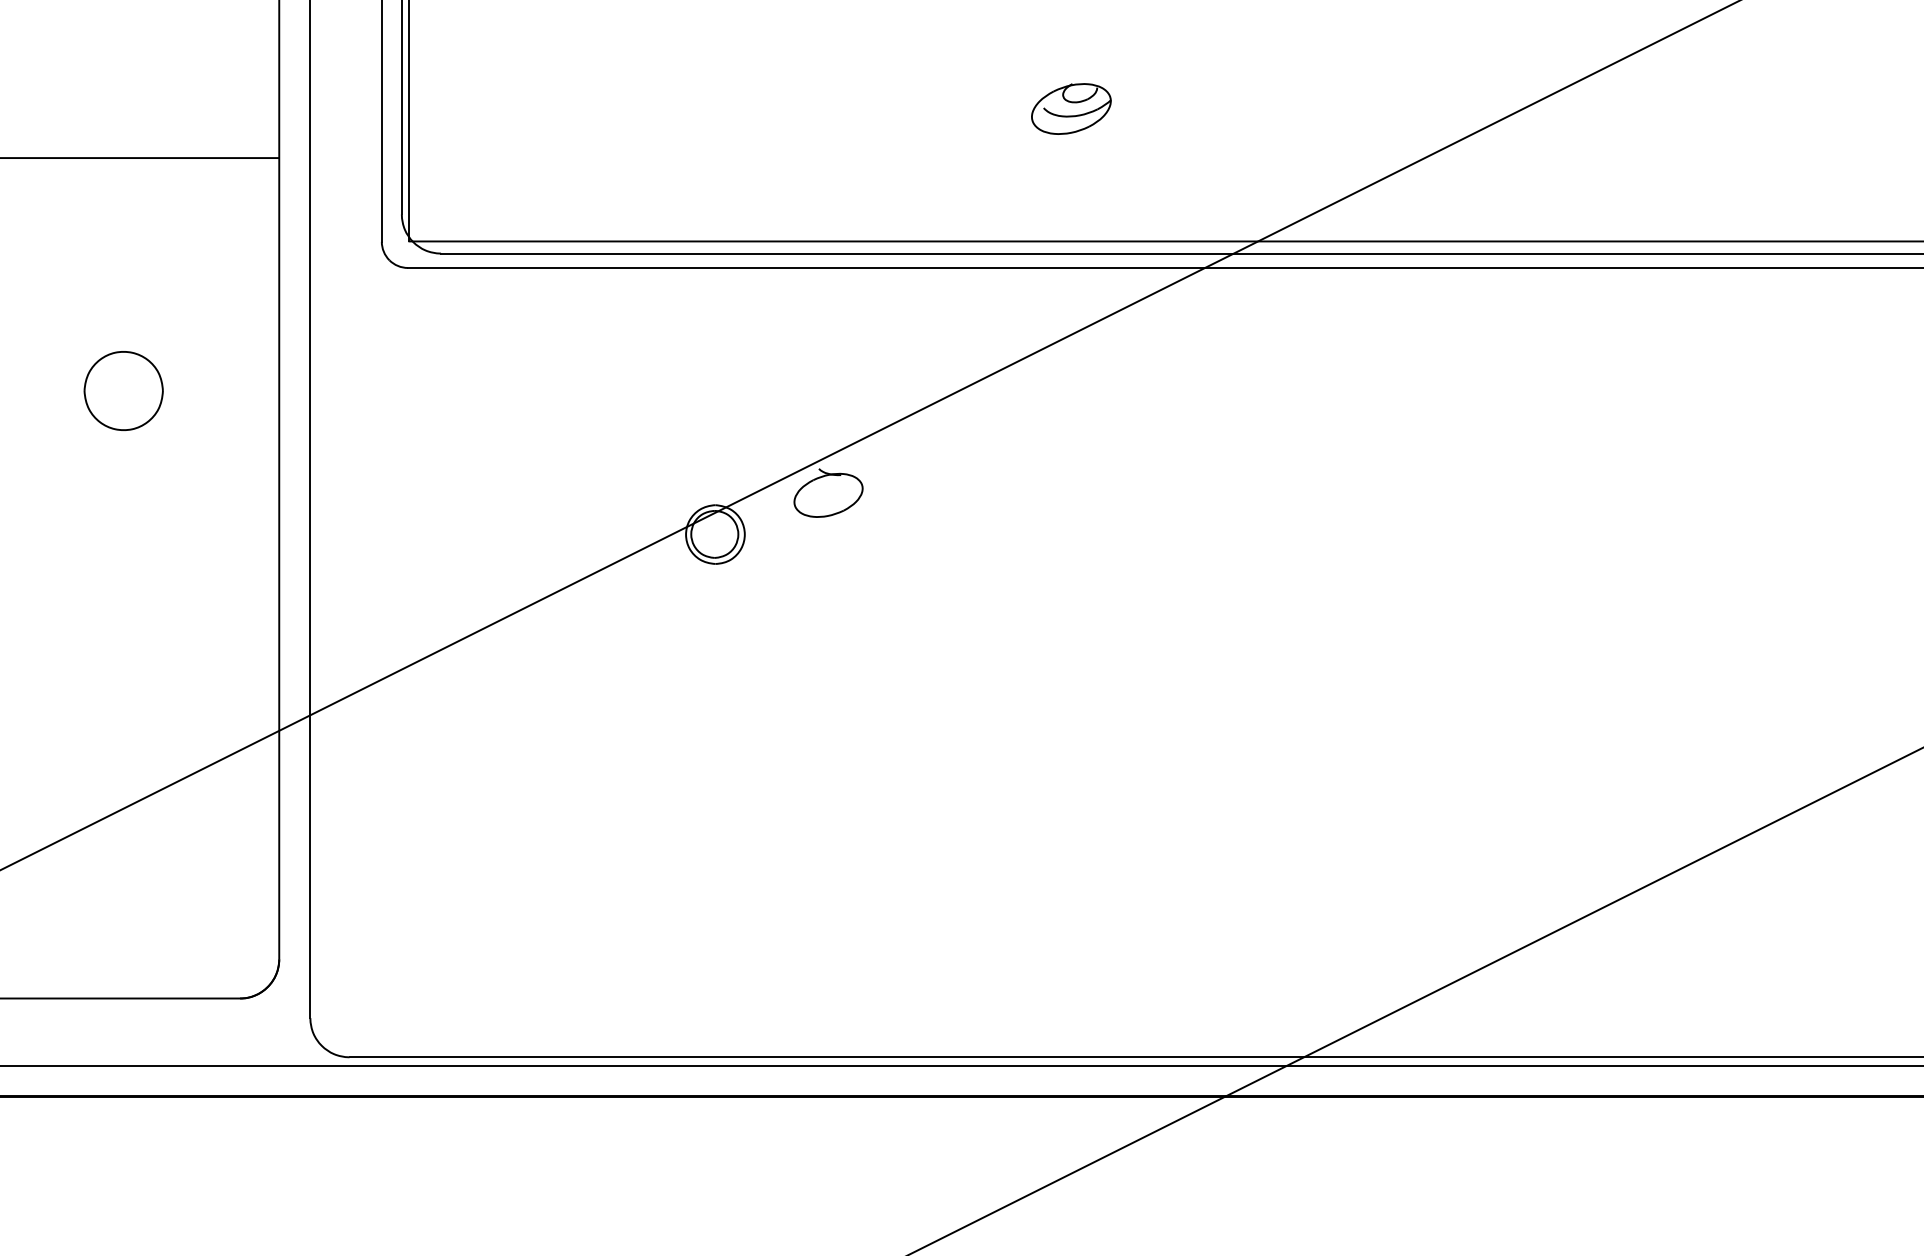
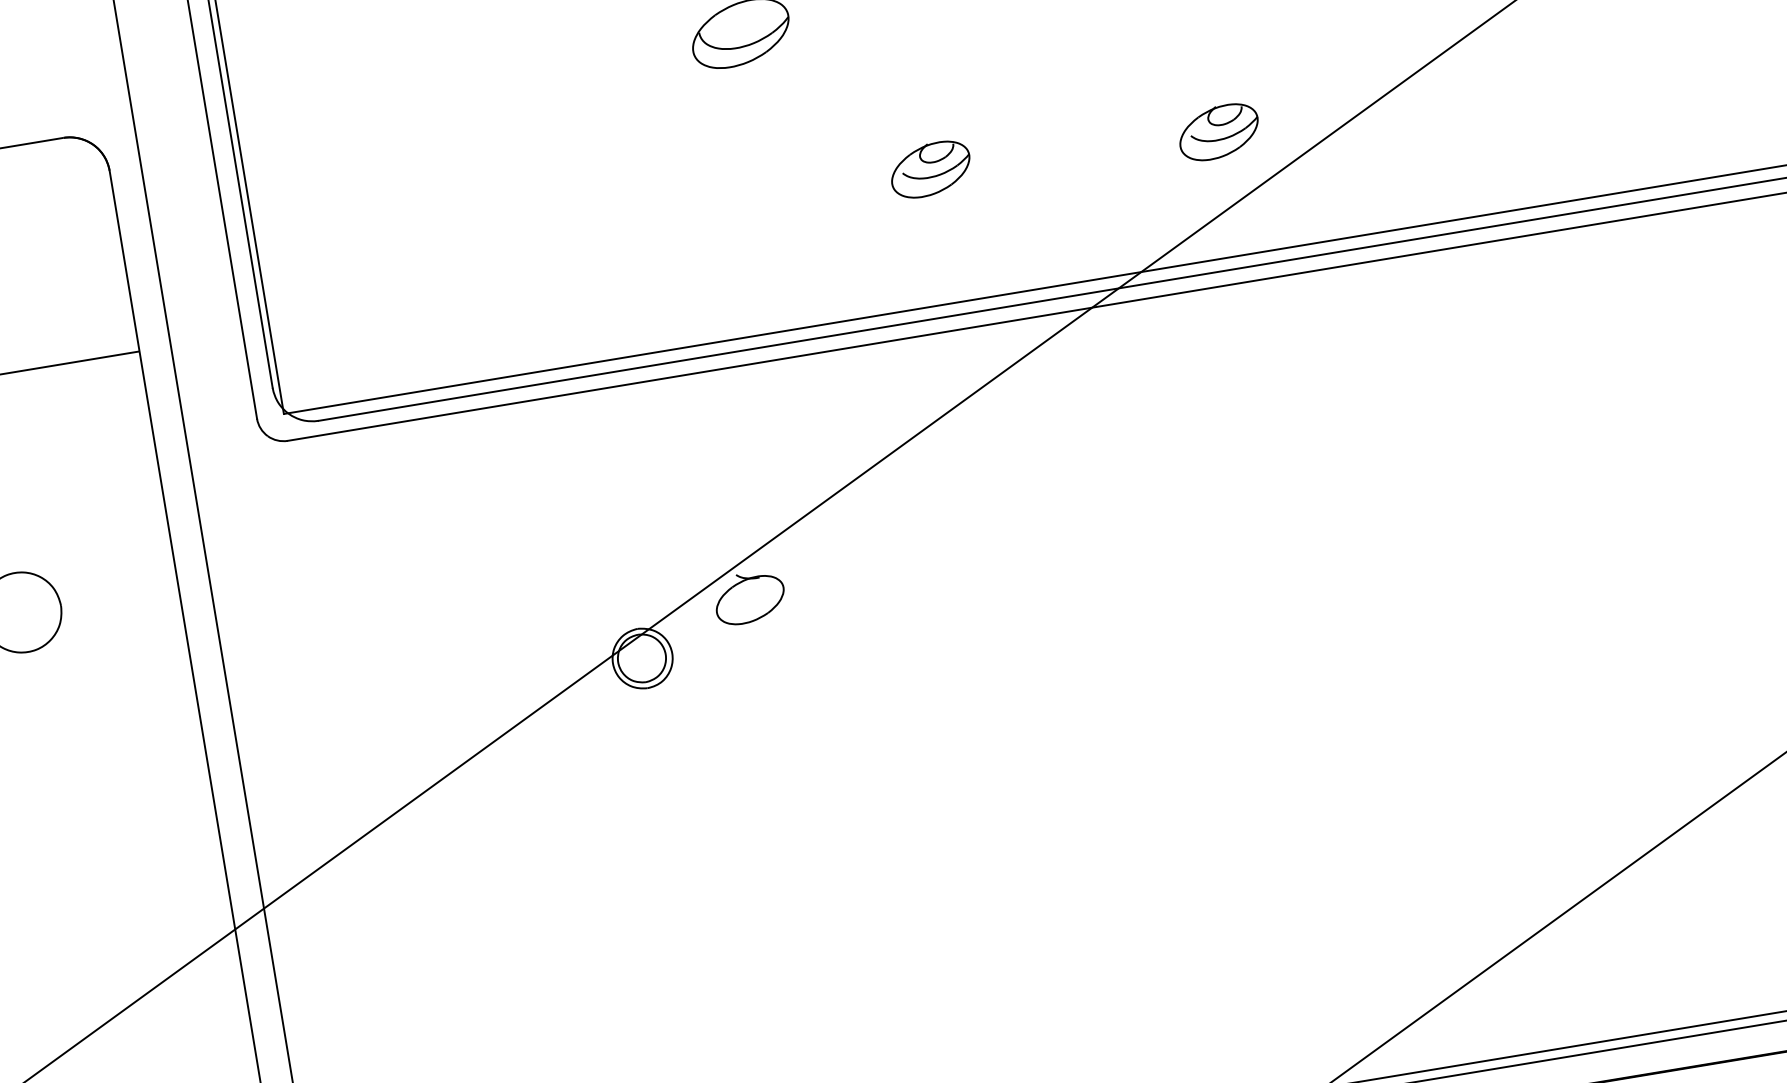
part: (1355, 118) -> (1219, 131), added

